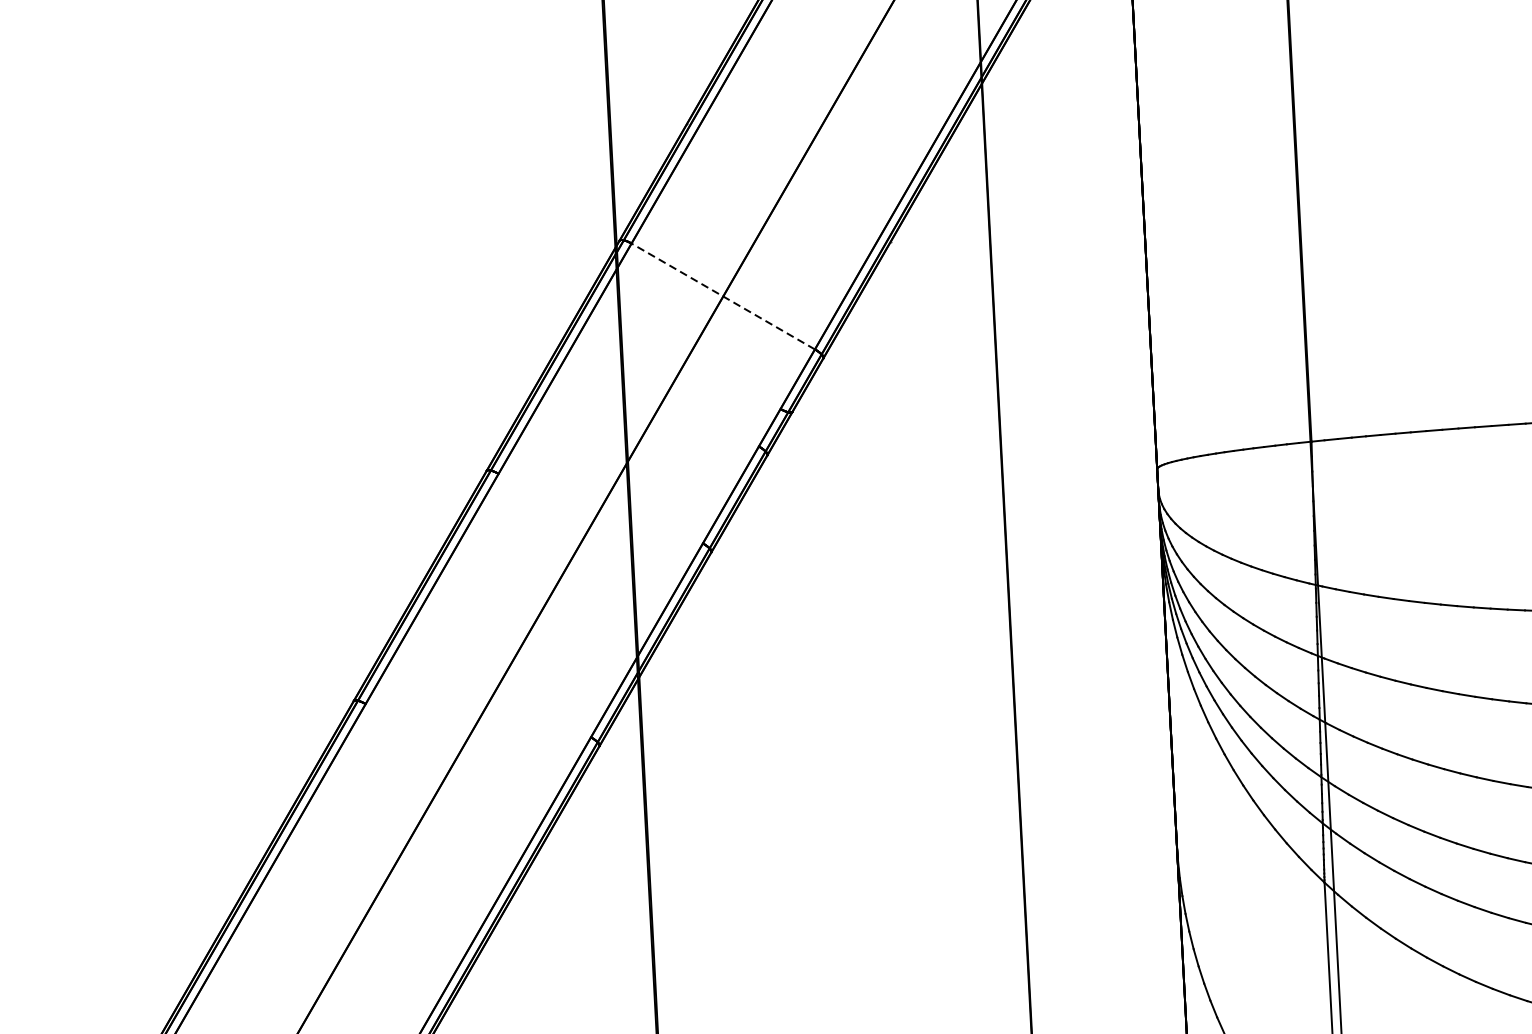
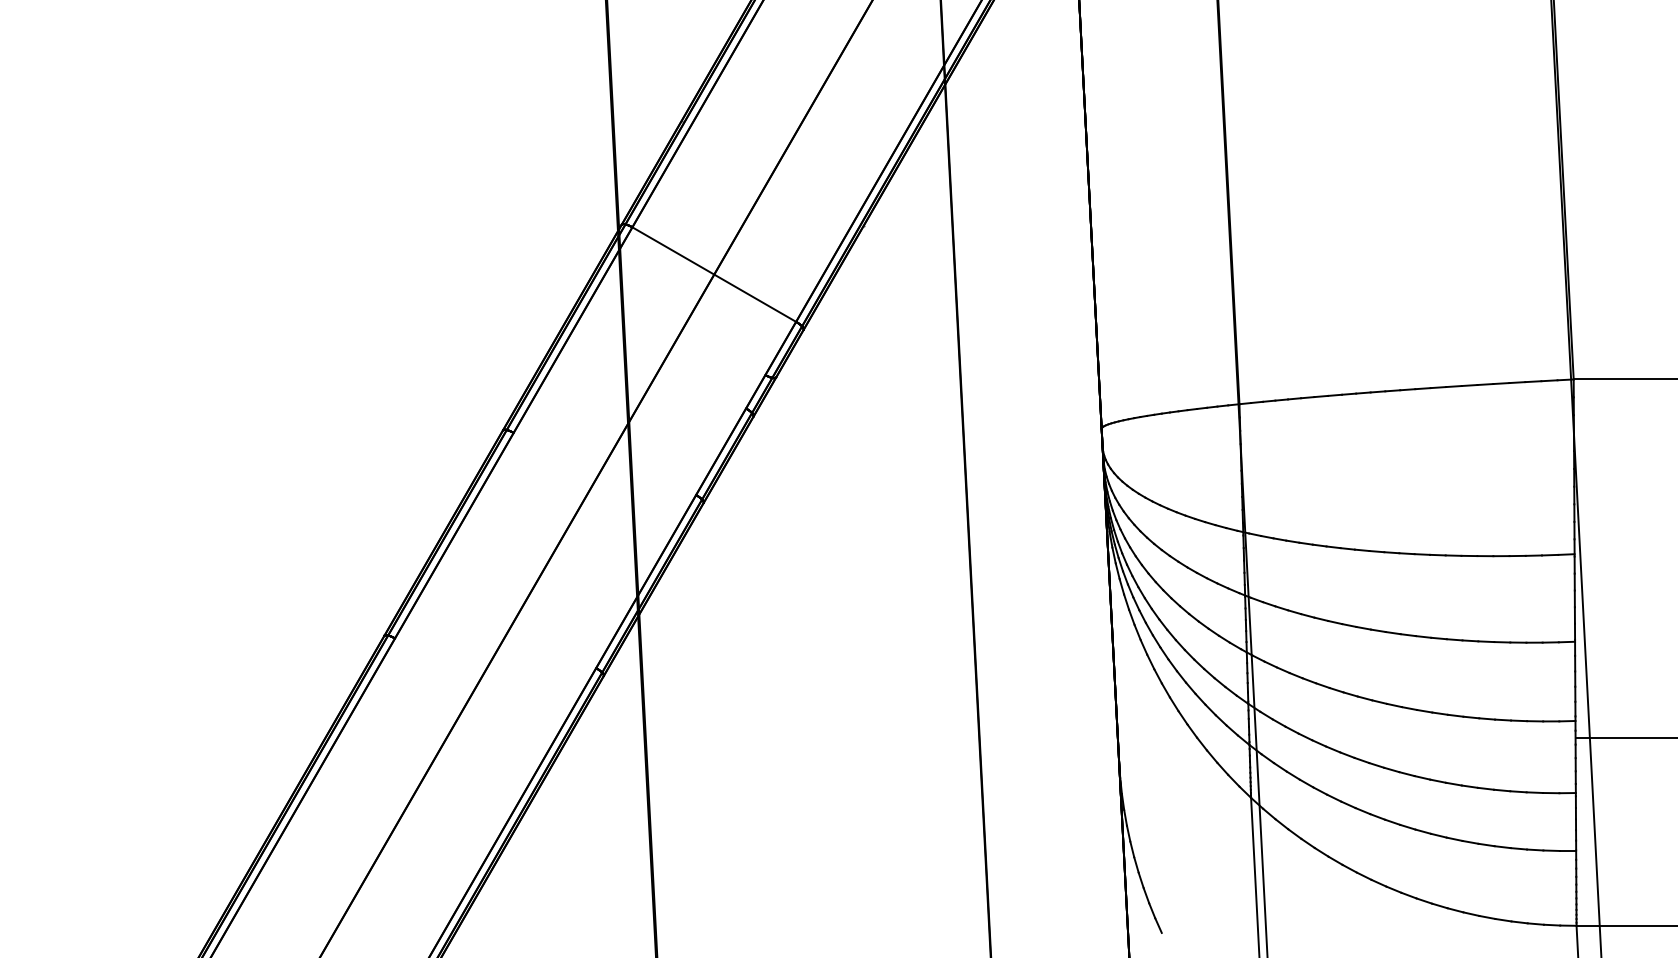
line: (723, 296) -> (714, 274), dashed -> solid

